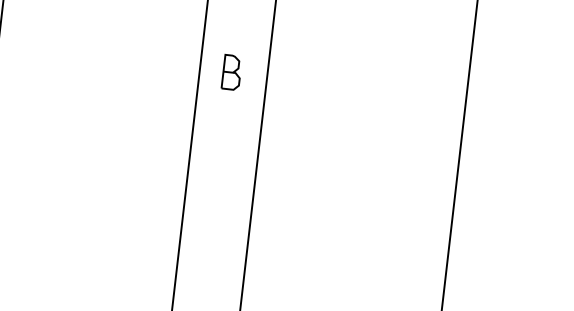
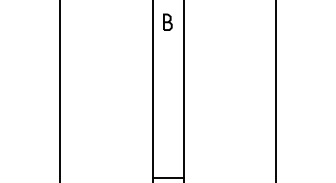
part: (231, 70) -> (167, 21), moved

